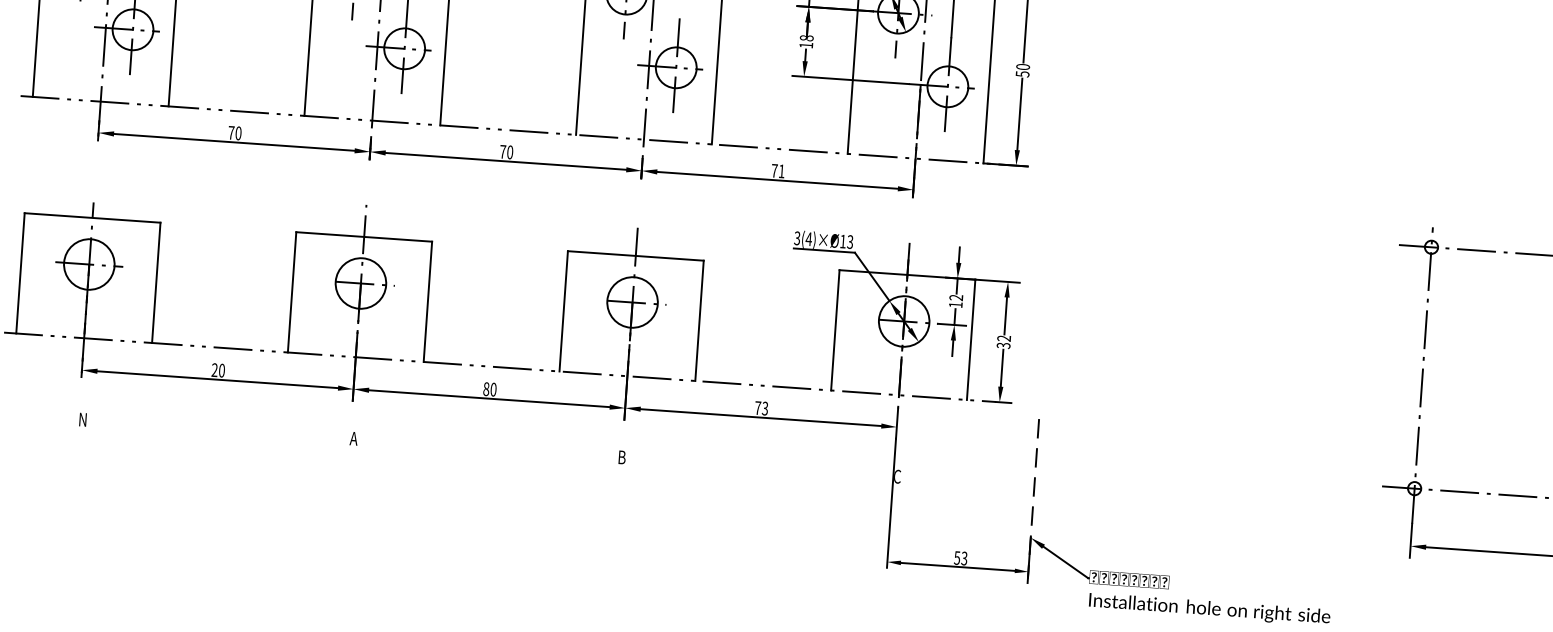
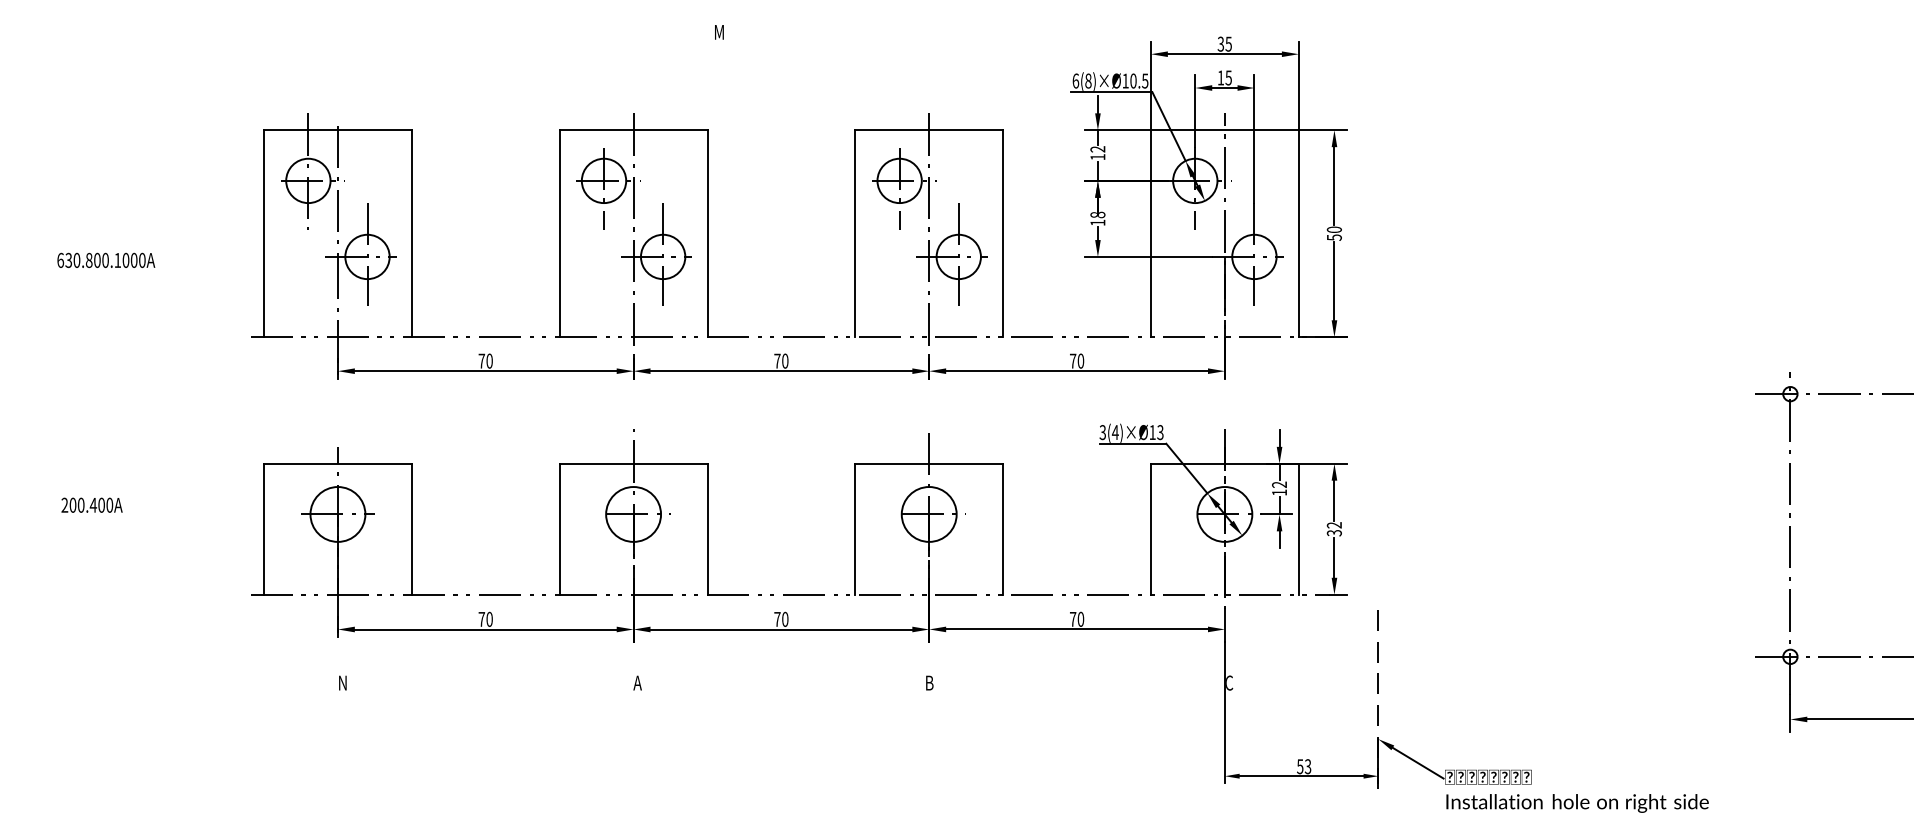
text: (781, 170) -> (1080, 360), 71 -> 70
text: (214, 369) -> (481, 618), 20 -> 70
text: (486, 388) -> (777, 618), 80 -> 70
text: (764, 408) -> (1080, 619), 73 -> 70

